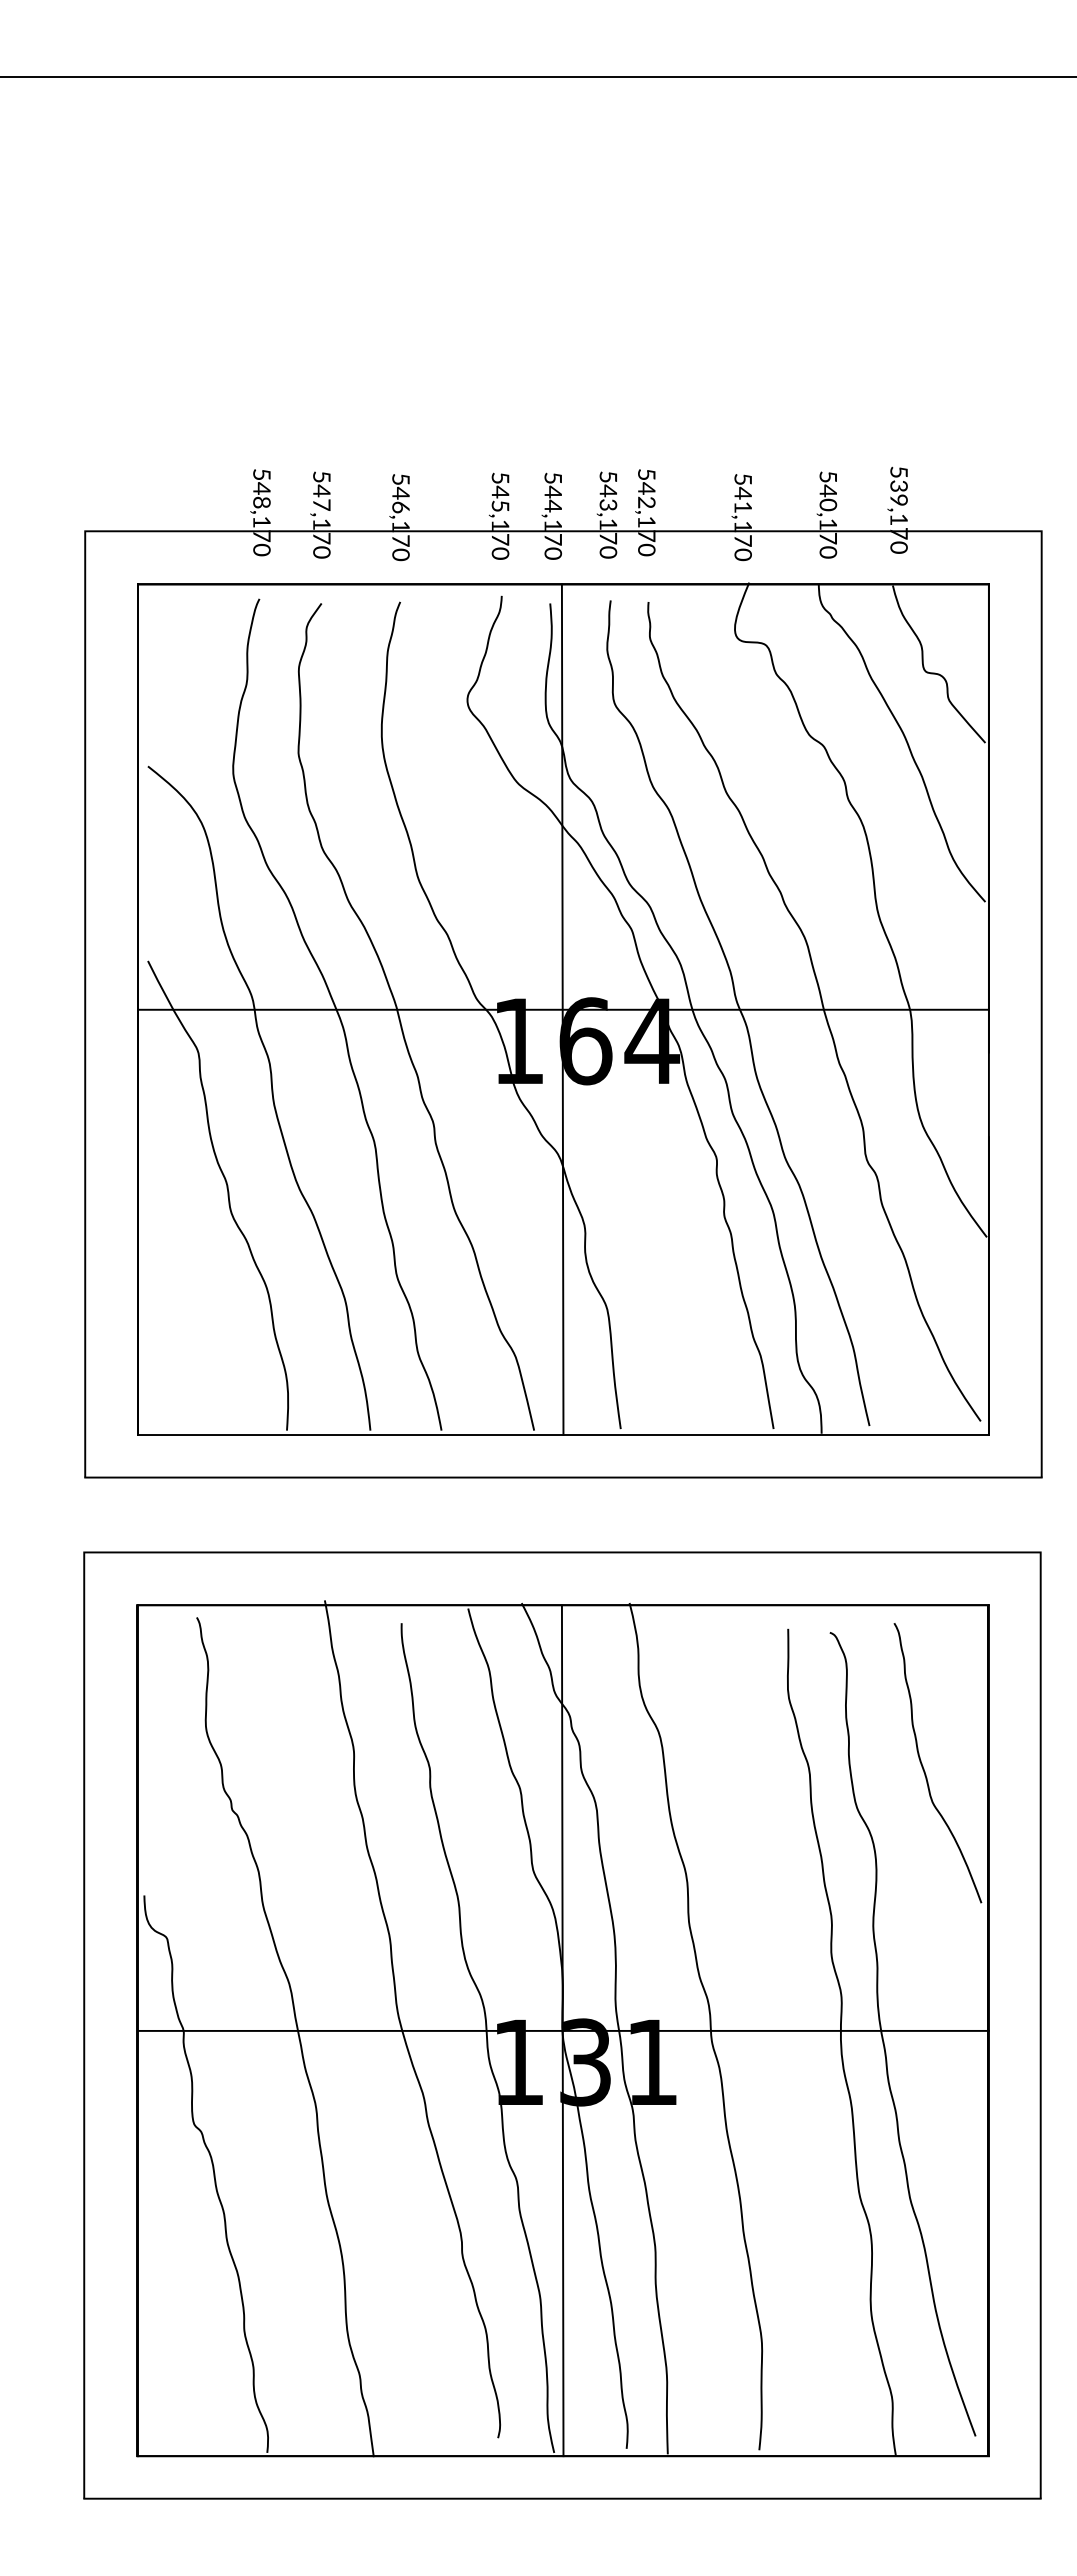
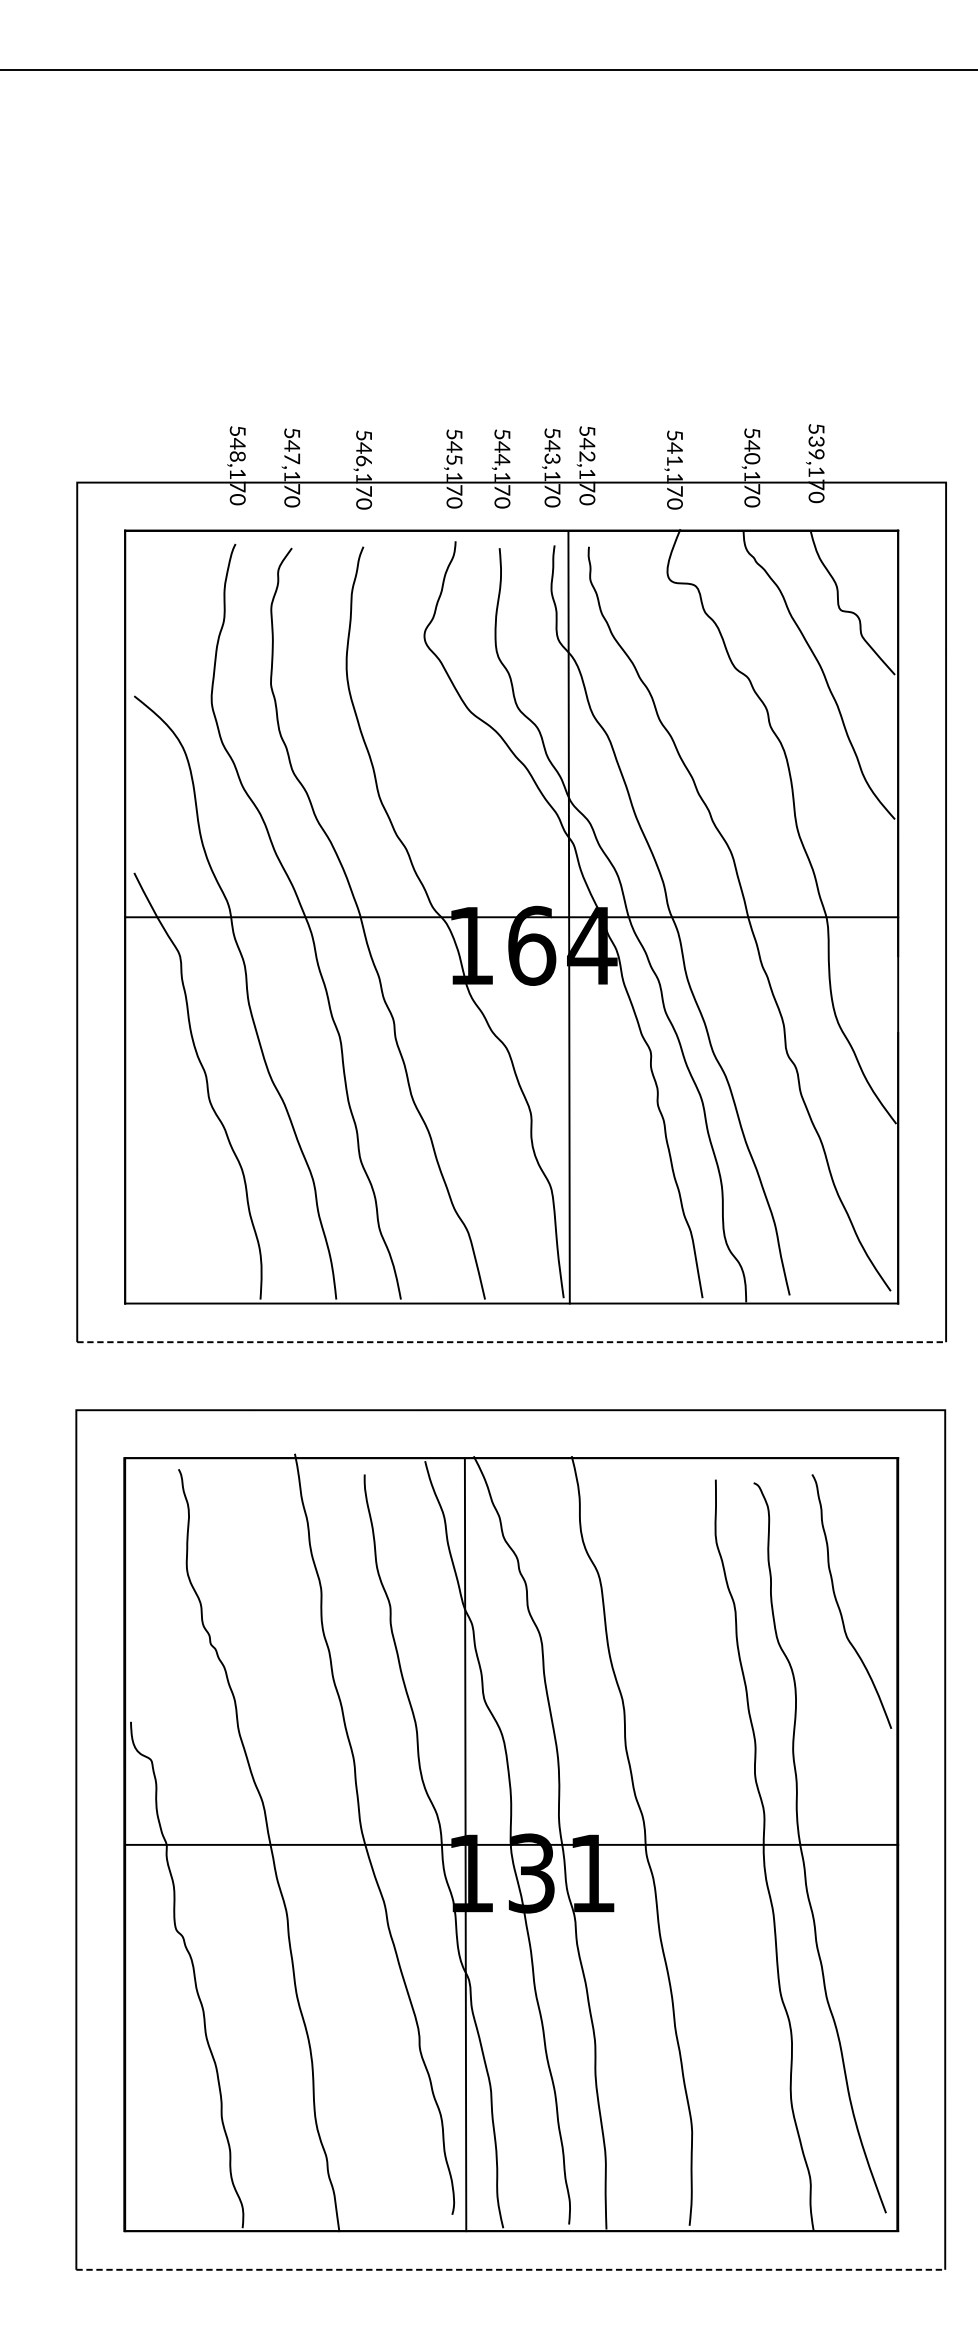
line: (562, 1009) -> (568, 917), moved
line: (563, 1477) -> (511, 1342), solid -> dashed
line: (562, 2030) -> (465, 1844), moved
line: (562, 2498) -> (510, 2269), solid -> dashed

